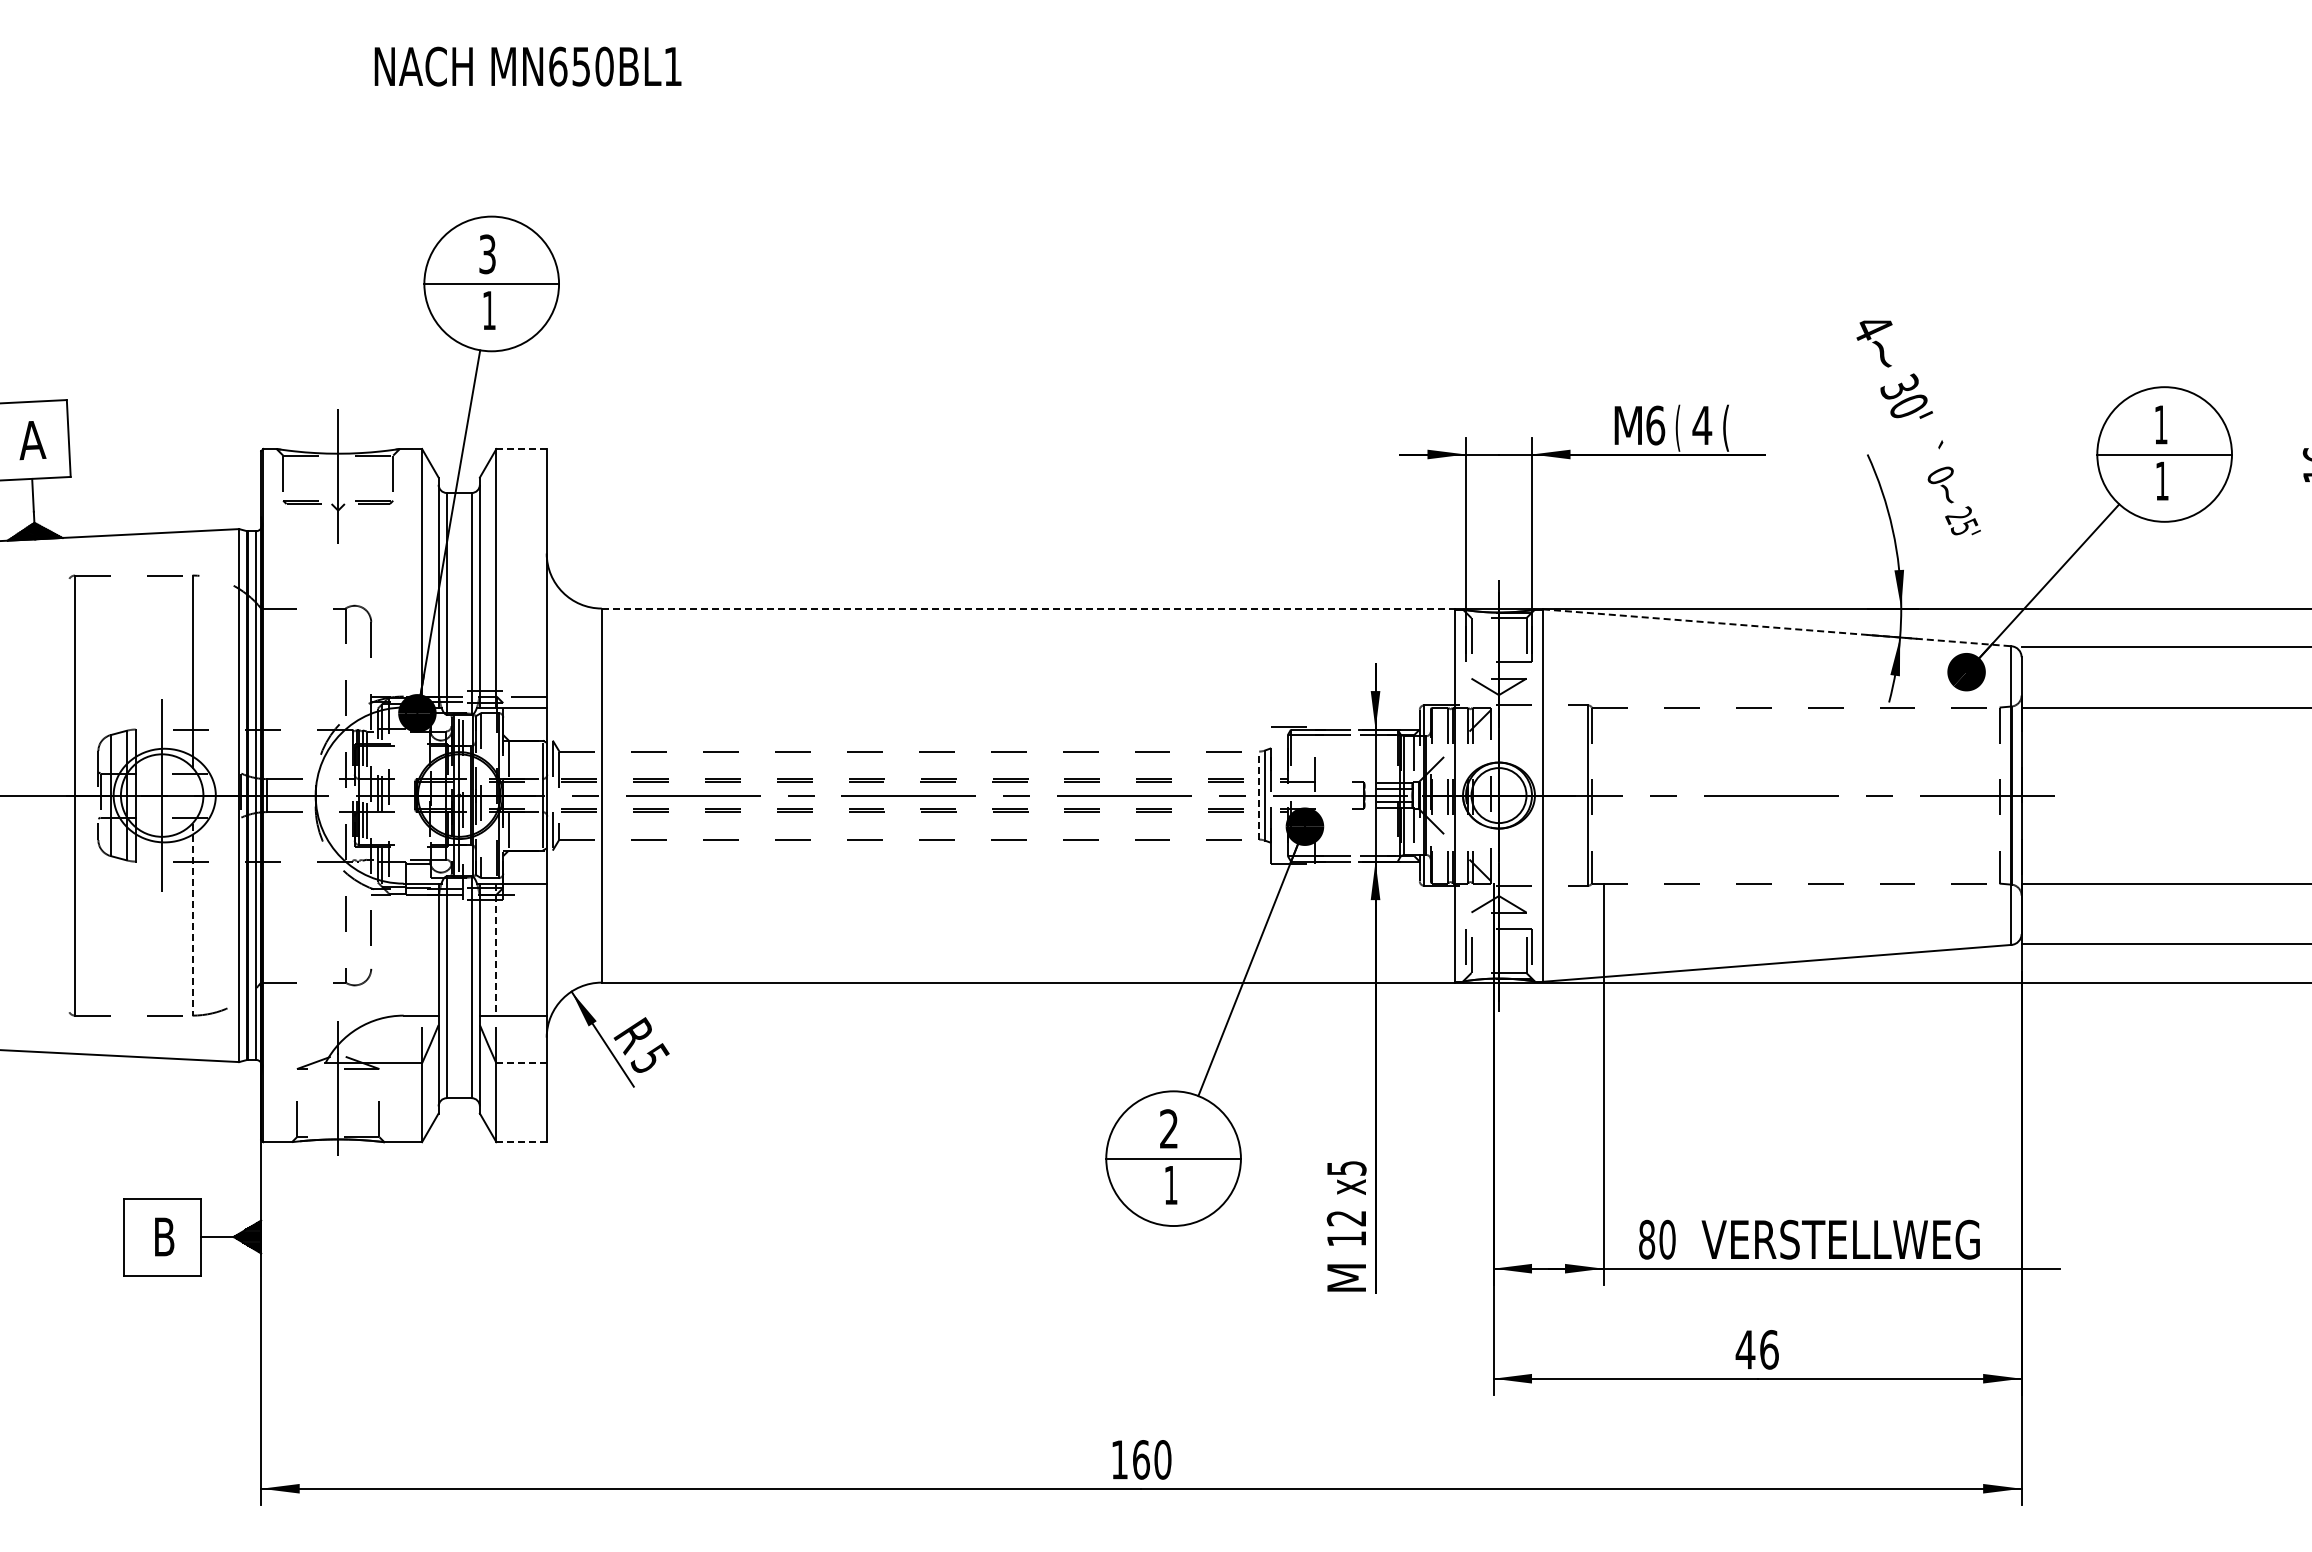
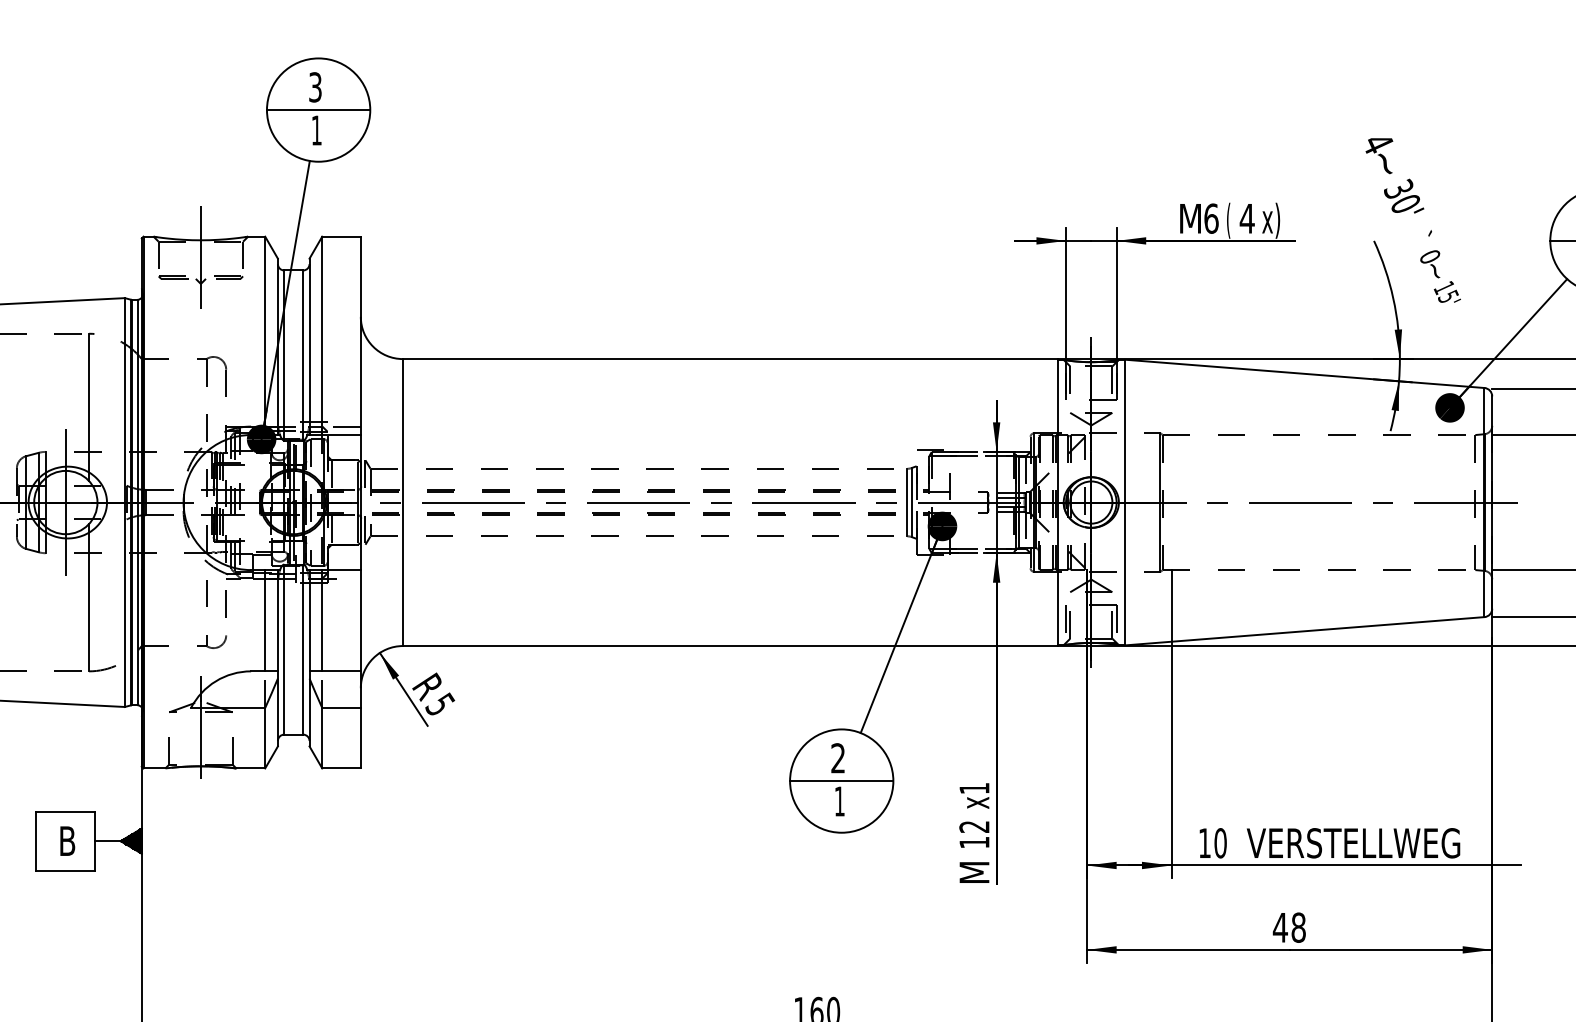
text: (1733, 427) -> (1271, 220), ( -> x)
line: (522, 449) -> (342, 237), dashed -> solid
text: (1958, 515) -> (1443, 287), 25' -> 15'
line: (1028, 608) -> (730, 359), dashed -> solid
line: (1777, 627) -> (1304, 373), dashed -> solid
line: (1259, 795) -> (907, 502), dashed -> solid
line: (192, 920) -> (89, 598), dashed -> solid
line: (422, 949) -> (265, 620), added
line: (496, 950) -> (322, 621), dashed -> solid
line: (522, 1063) -> (342, 708), dashed -> solid
line: (522, 1142) -> (342, 768), dashed -> solid
text: (1346, 1168) -> (974, 788), x5 -> x1
text: (1647, 1239) -> (1205, 843), 80 -> 10
text: (1769, 1349) -> (1298, 927), 46 -> 48

